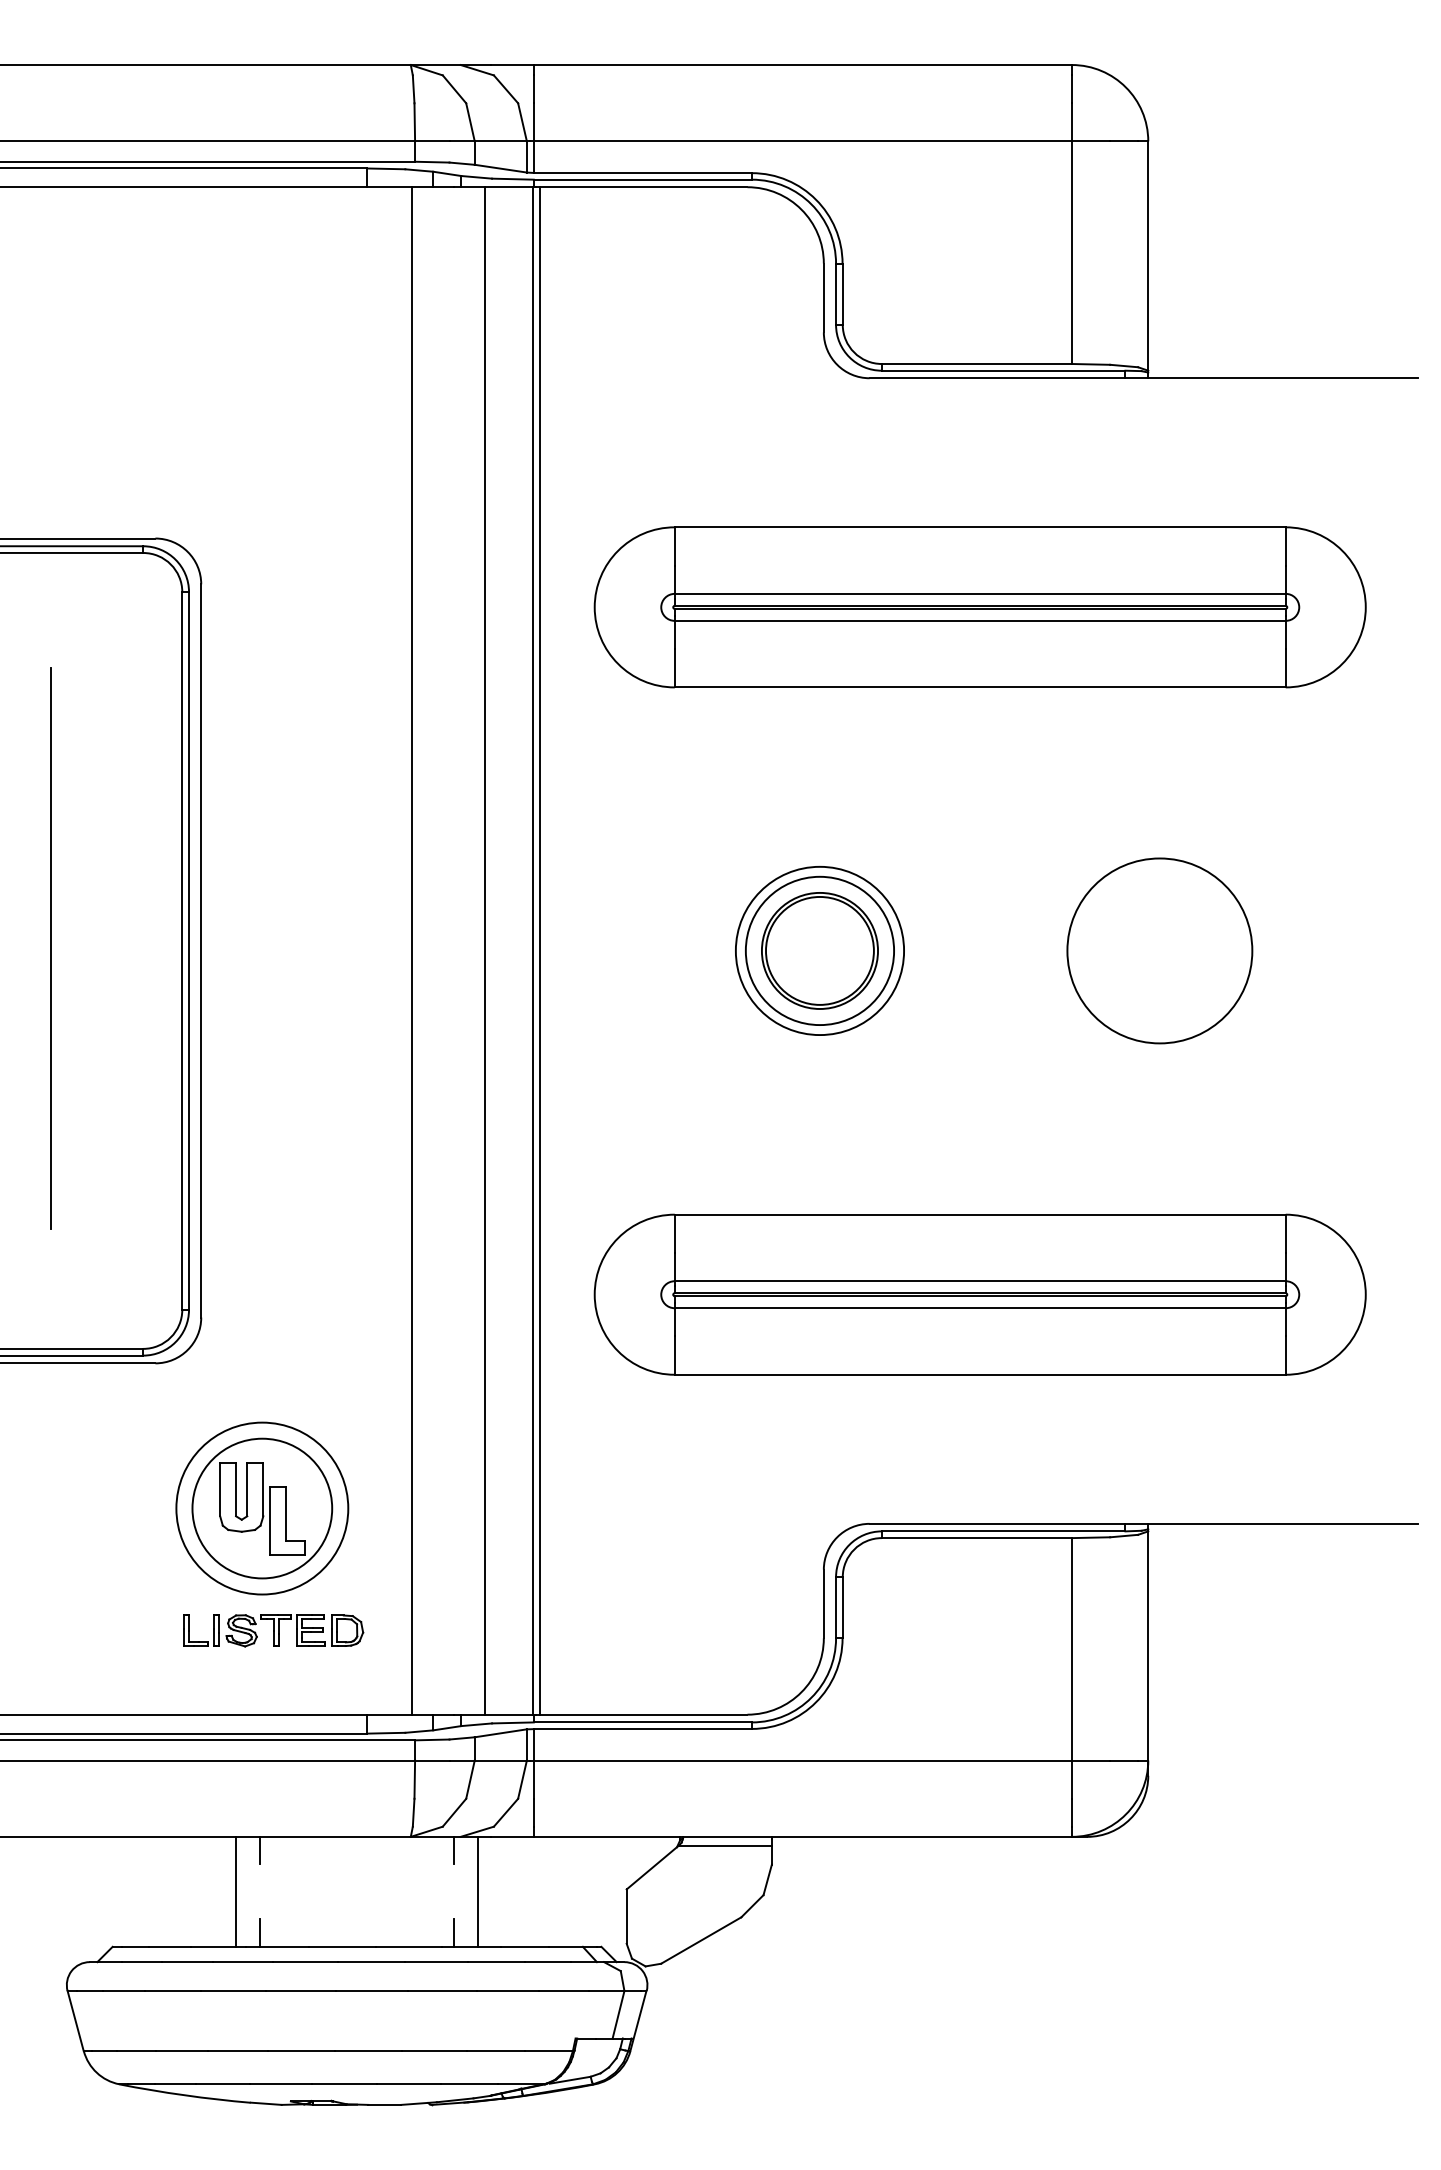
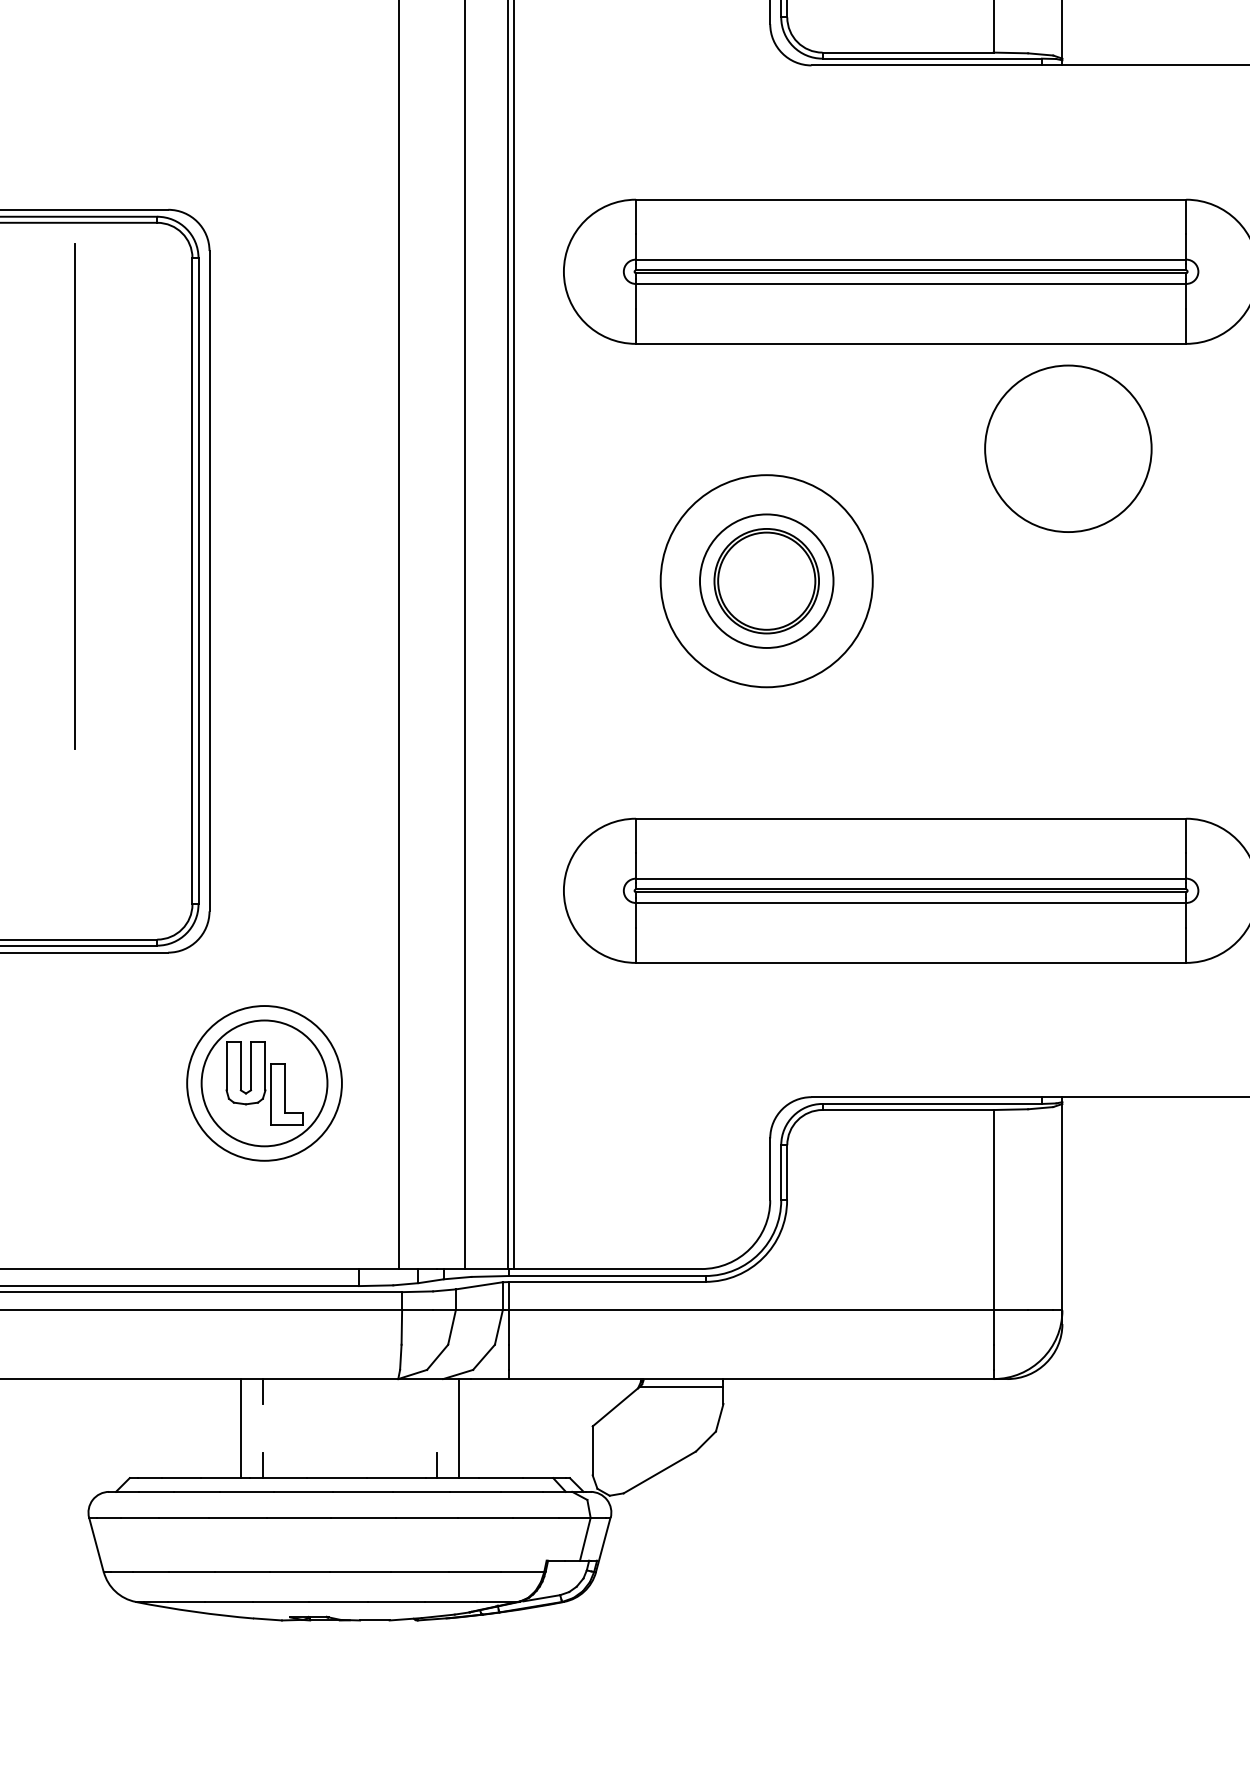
line: (50, 948) -> (73, 496), moved
circle: (819, 950) -> (766, 580), size x1.4
circle: (1159, 950) -> (1068, 448), moved
part: (273, 1630) -> (274, 1193), removed
line: (453, 1850) -> (436, 1391), removed

